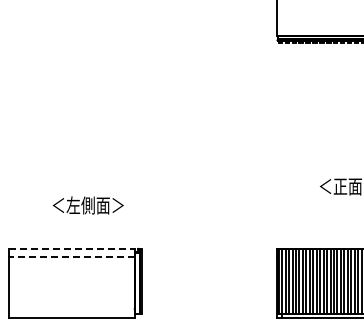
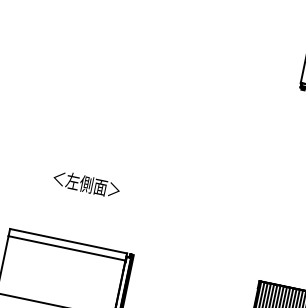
text: (87, 205) -> (85, 184), moved
line: (71, 248) -> (68, 240), dashed -> solid
line: (71, 256) -> (66, 248), dashed -> solid

